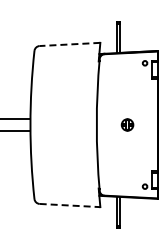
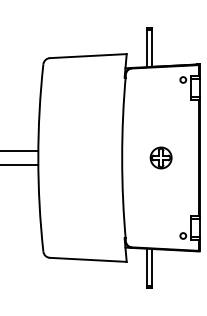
line: (69, 44) -> (87, 56), dashed -> solid
part: (127, 124) -> (161, 157), size x1.43
line: (70, 205) -> (88, 259), dashed -> solid

